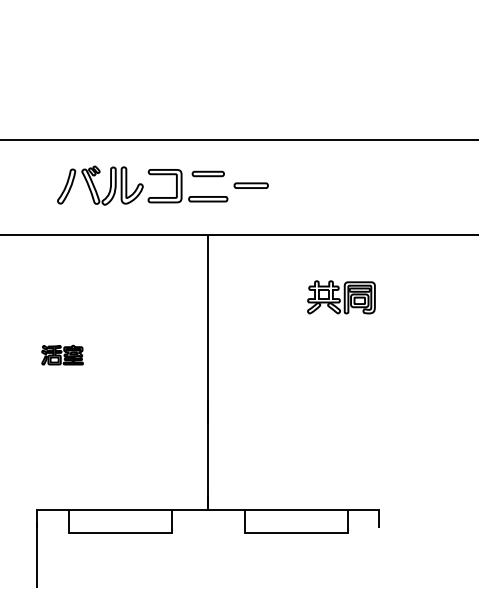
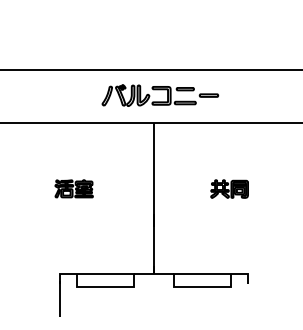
part: (163, 185) -> (160, 95), moved
part: (341, 296) -> (229, 188), moved
part: (61, 354) -> (73, 188), size x1.67

